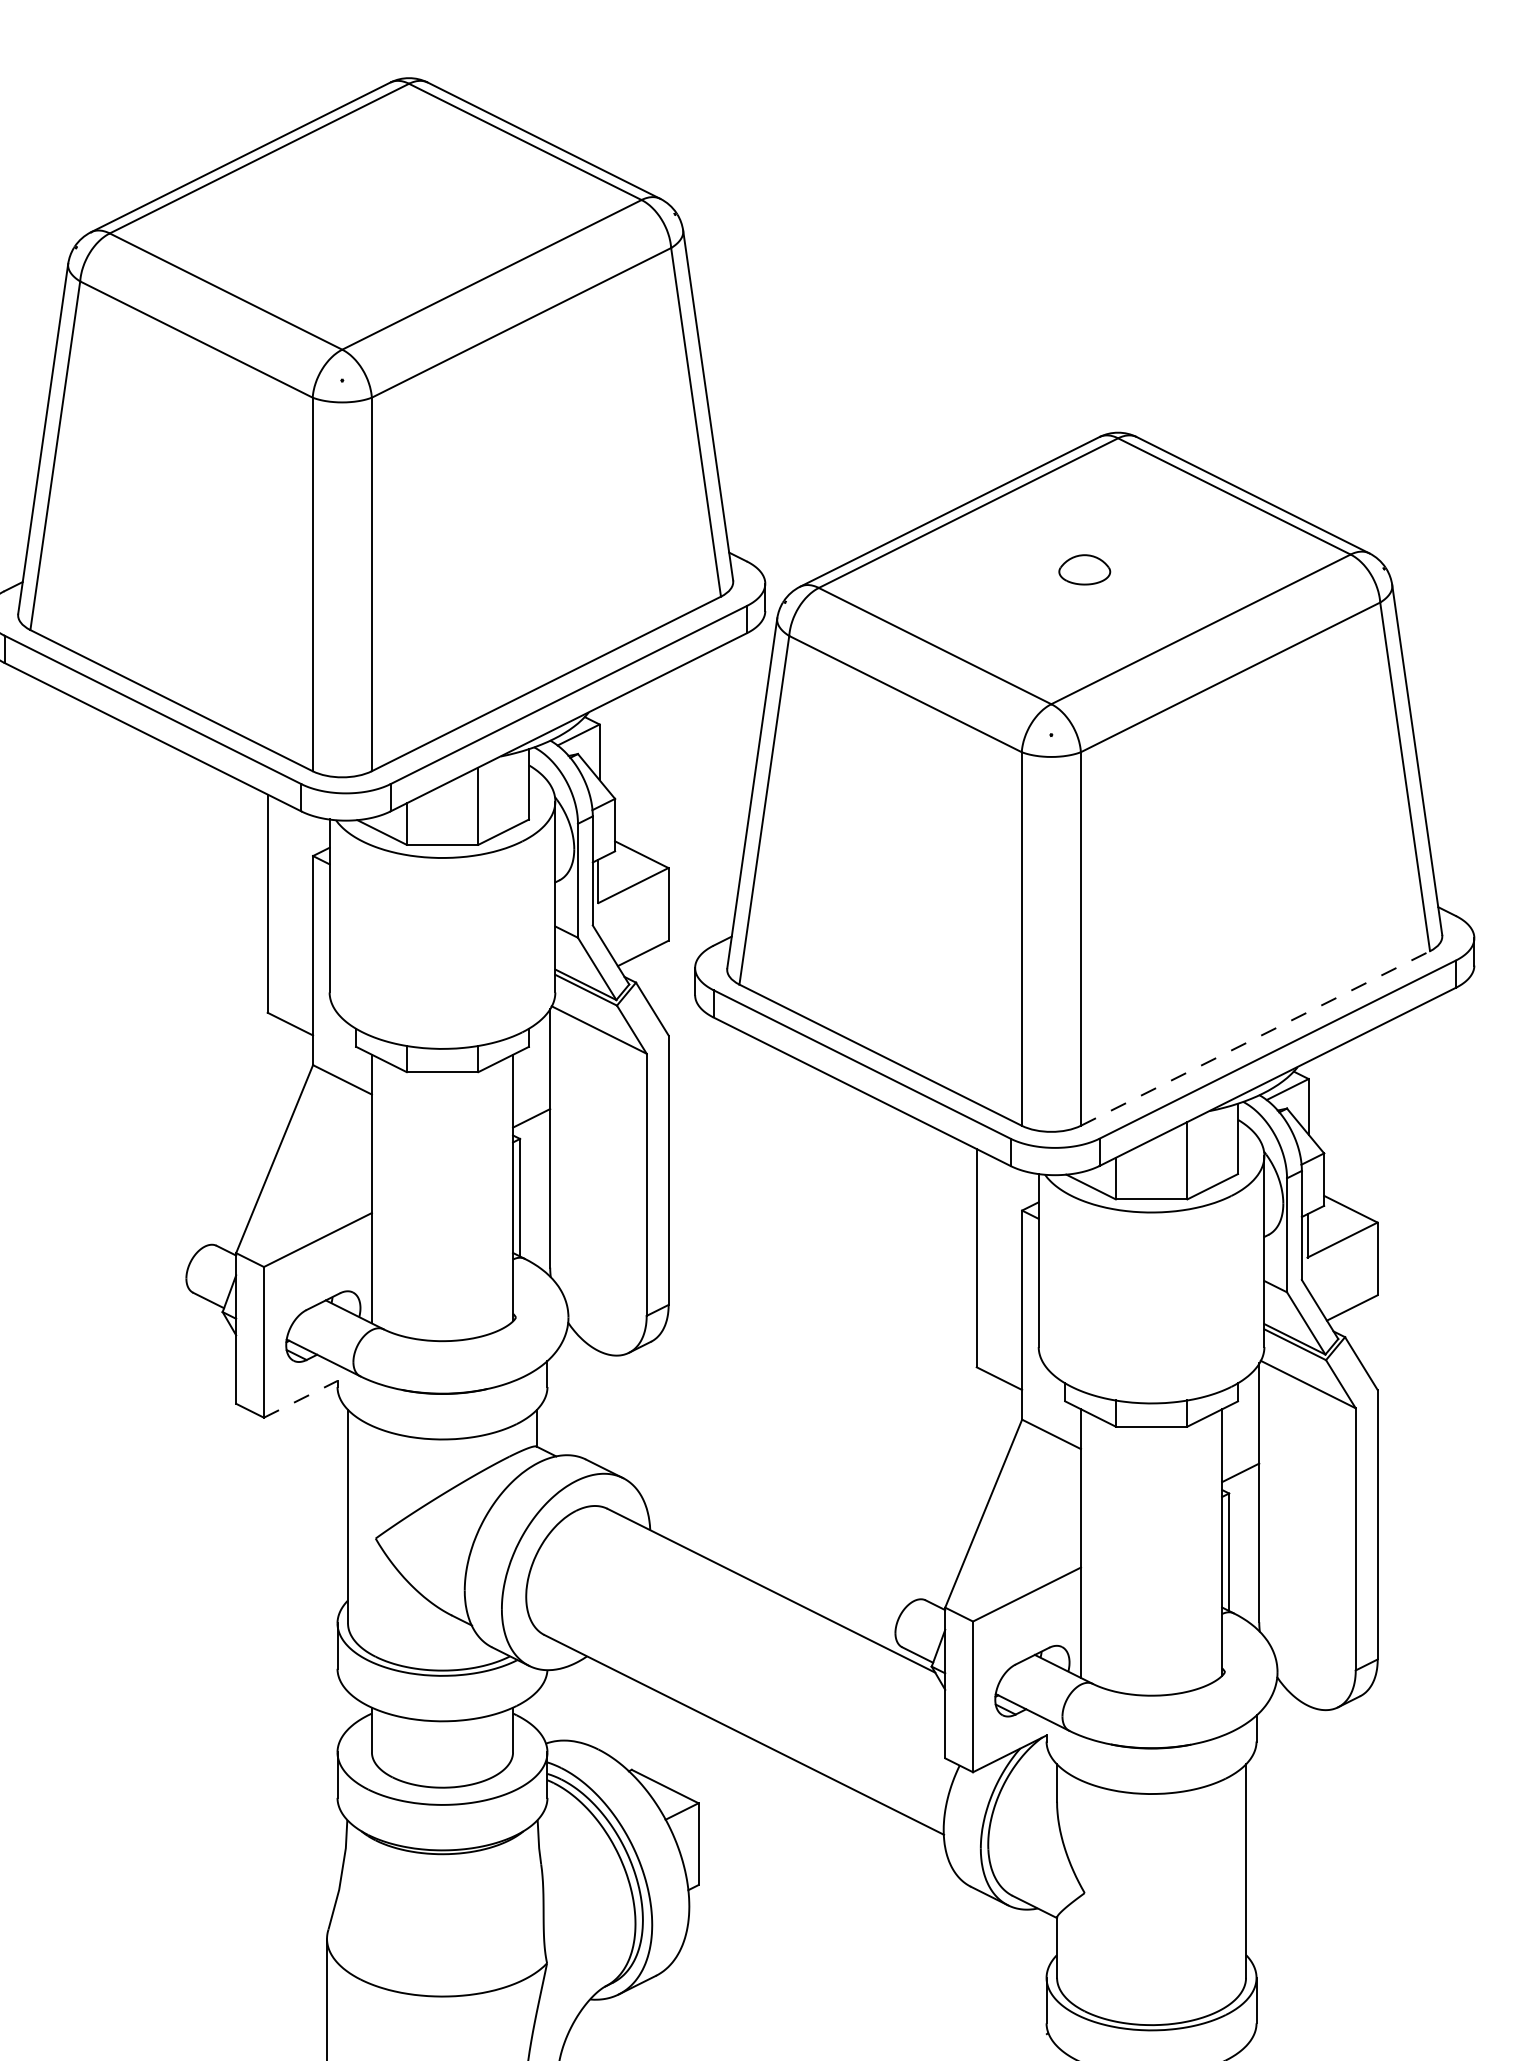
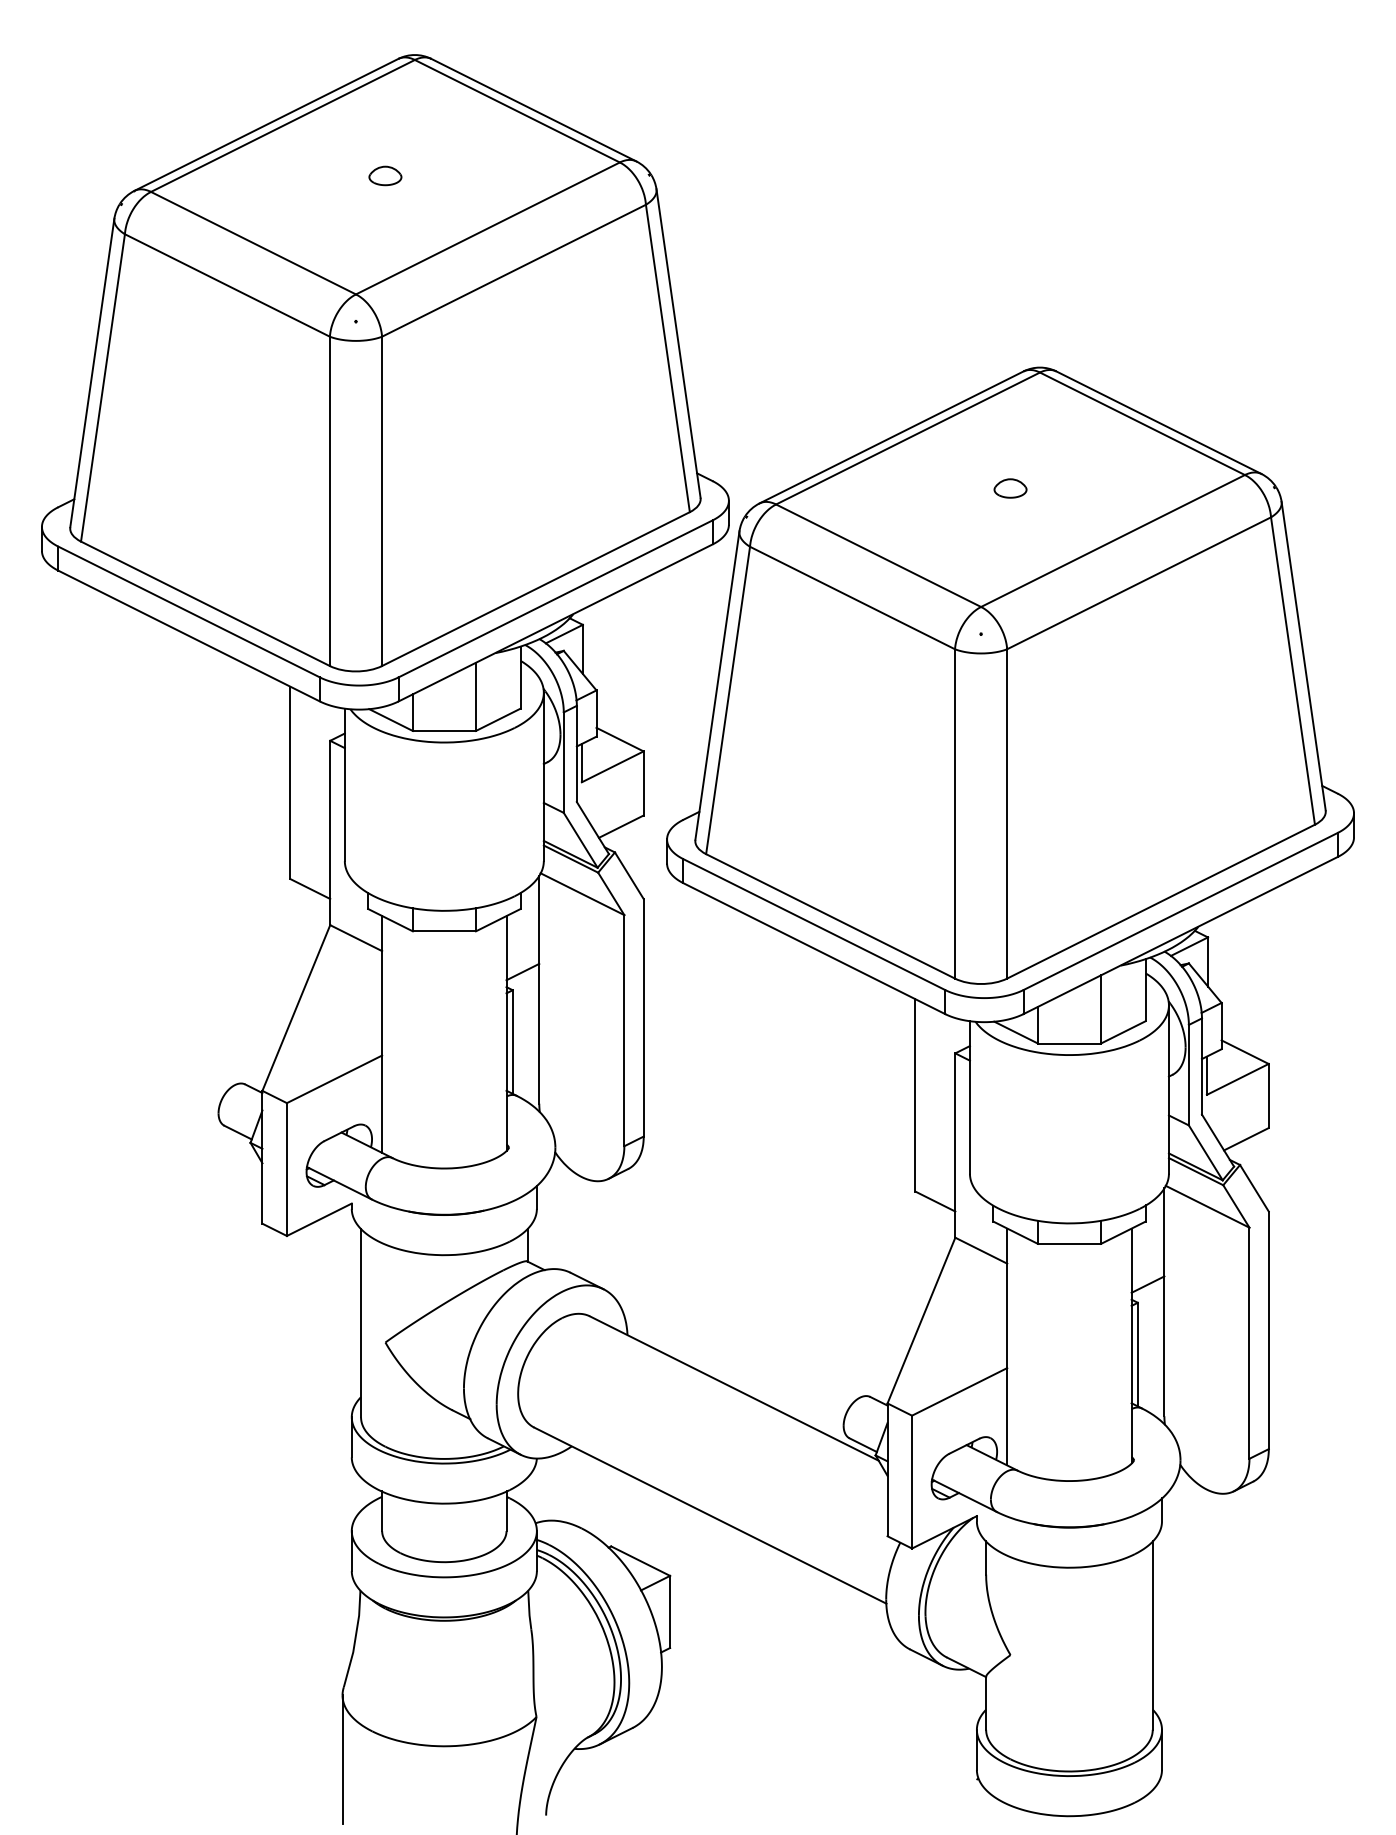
part: (375, 214) -> (385, 175), added
part: (1084, 569) -> (1010, 488), size x0.71
line: (1255, 1038) -> (1161, 901), dashed -> solid
line: (300, 1399) -> (319, 1219), dashed -> solid

